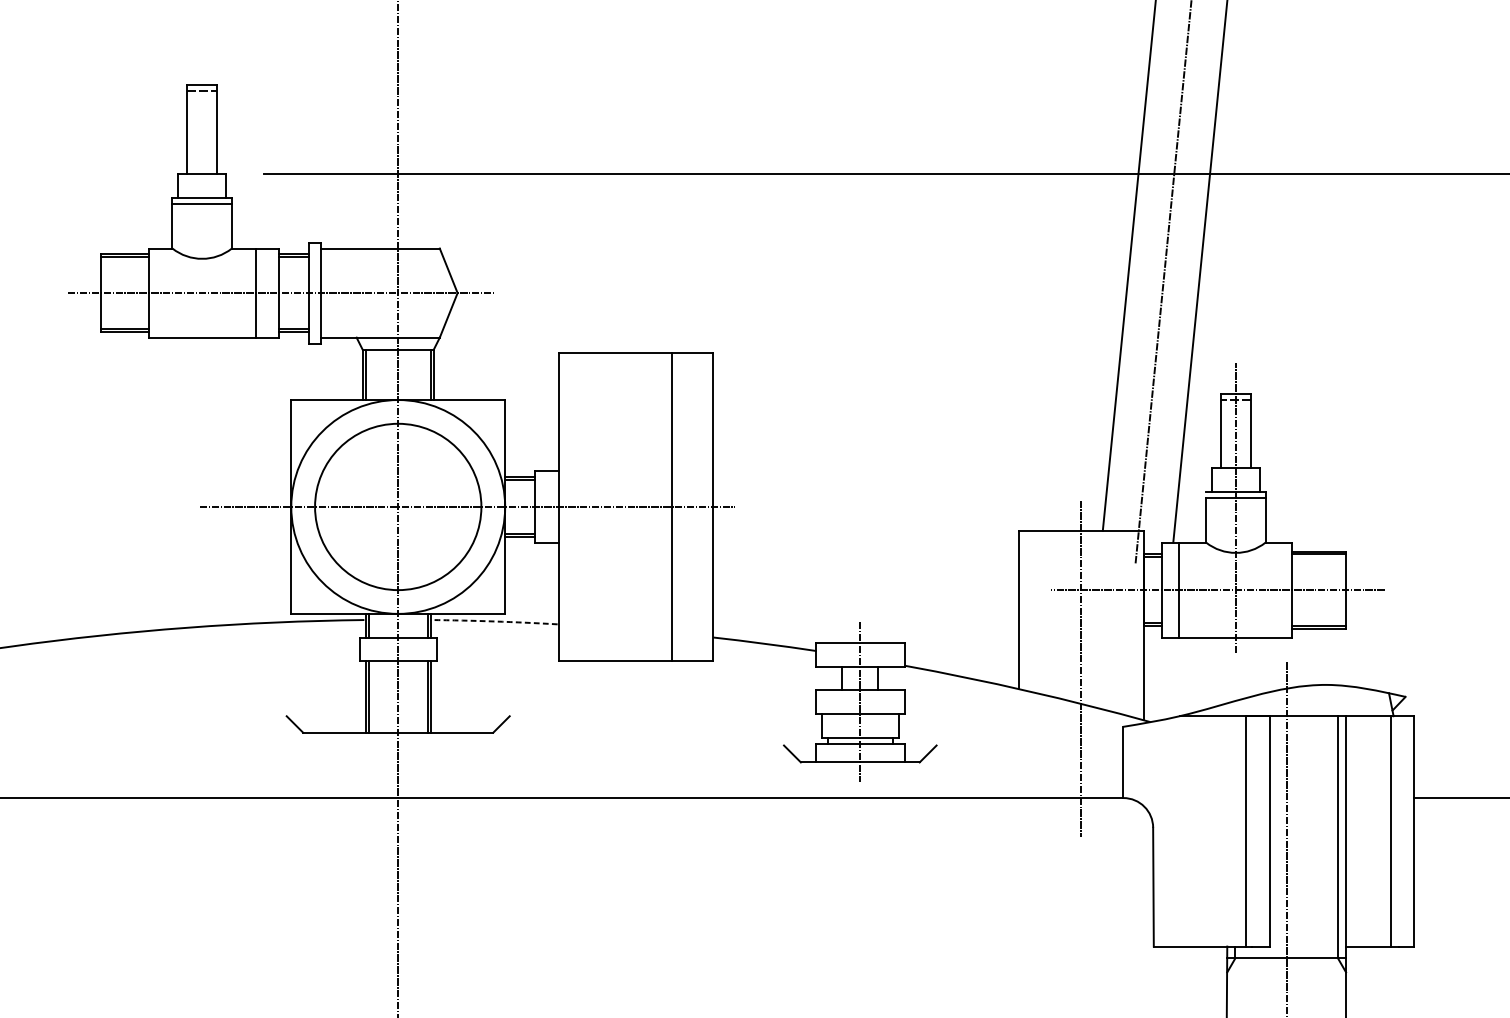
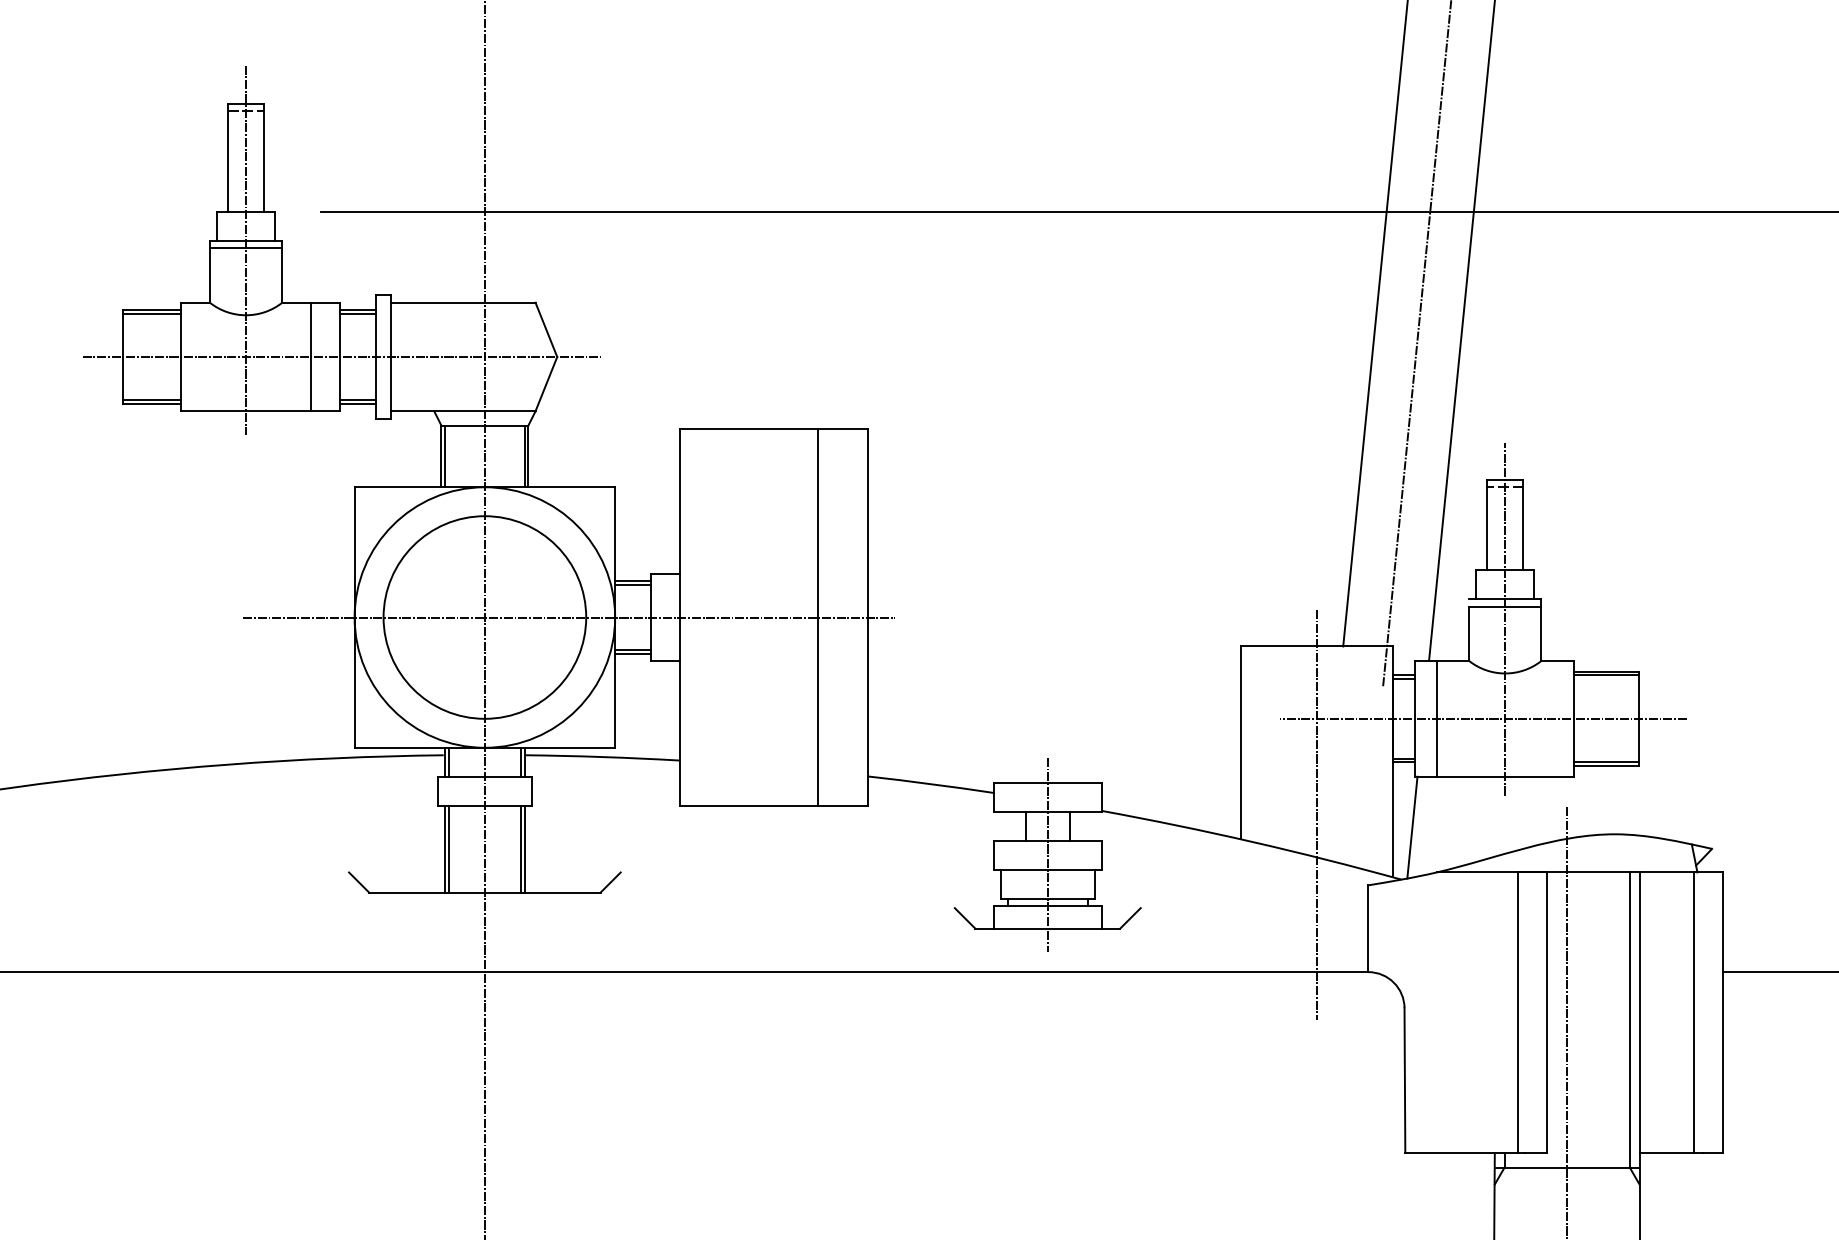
line: (202, 204) -> (246, 249), added
arc: (493, 621) -> (601, 757), dashed -> solid
line: (1159, 679) -> (1412, 827), added

